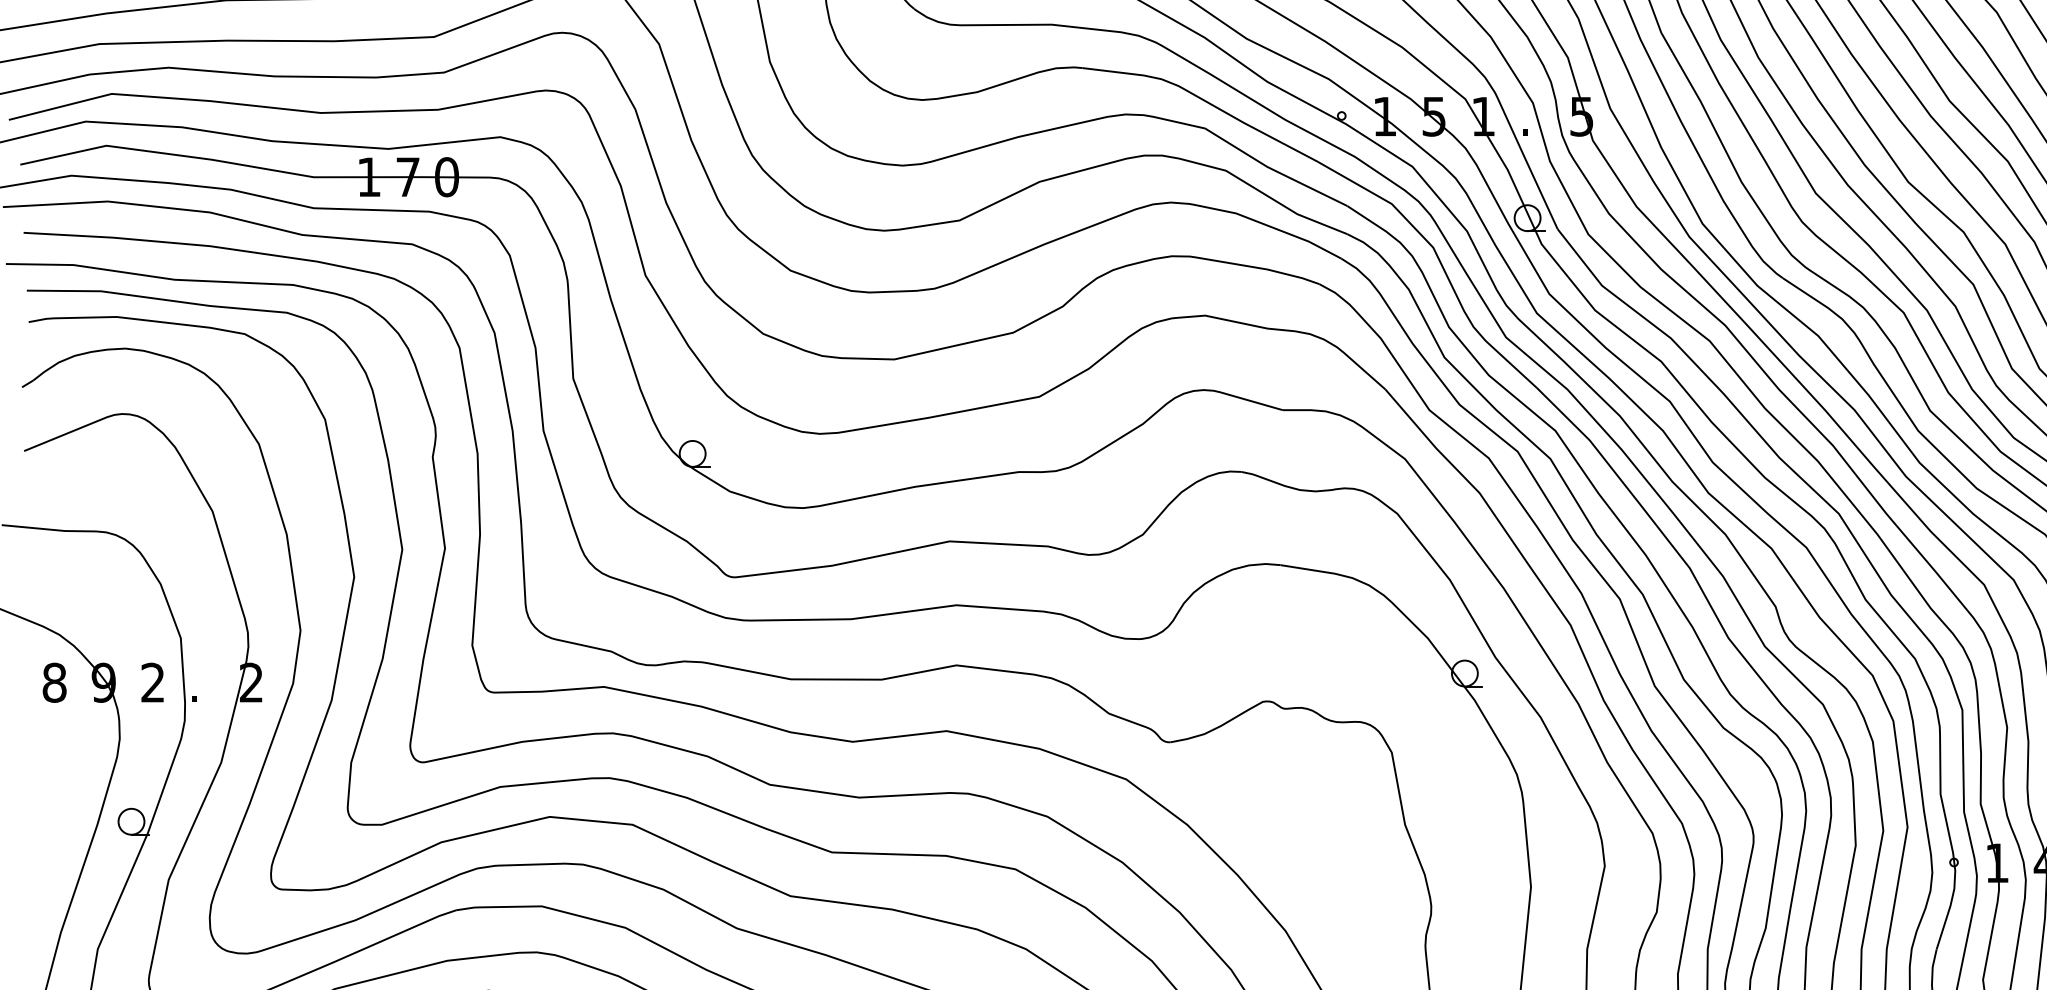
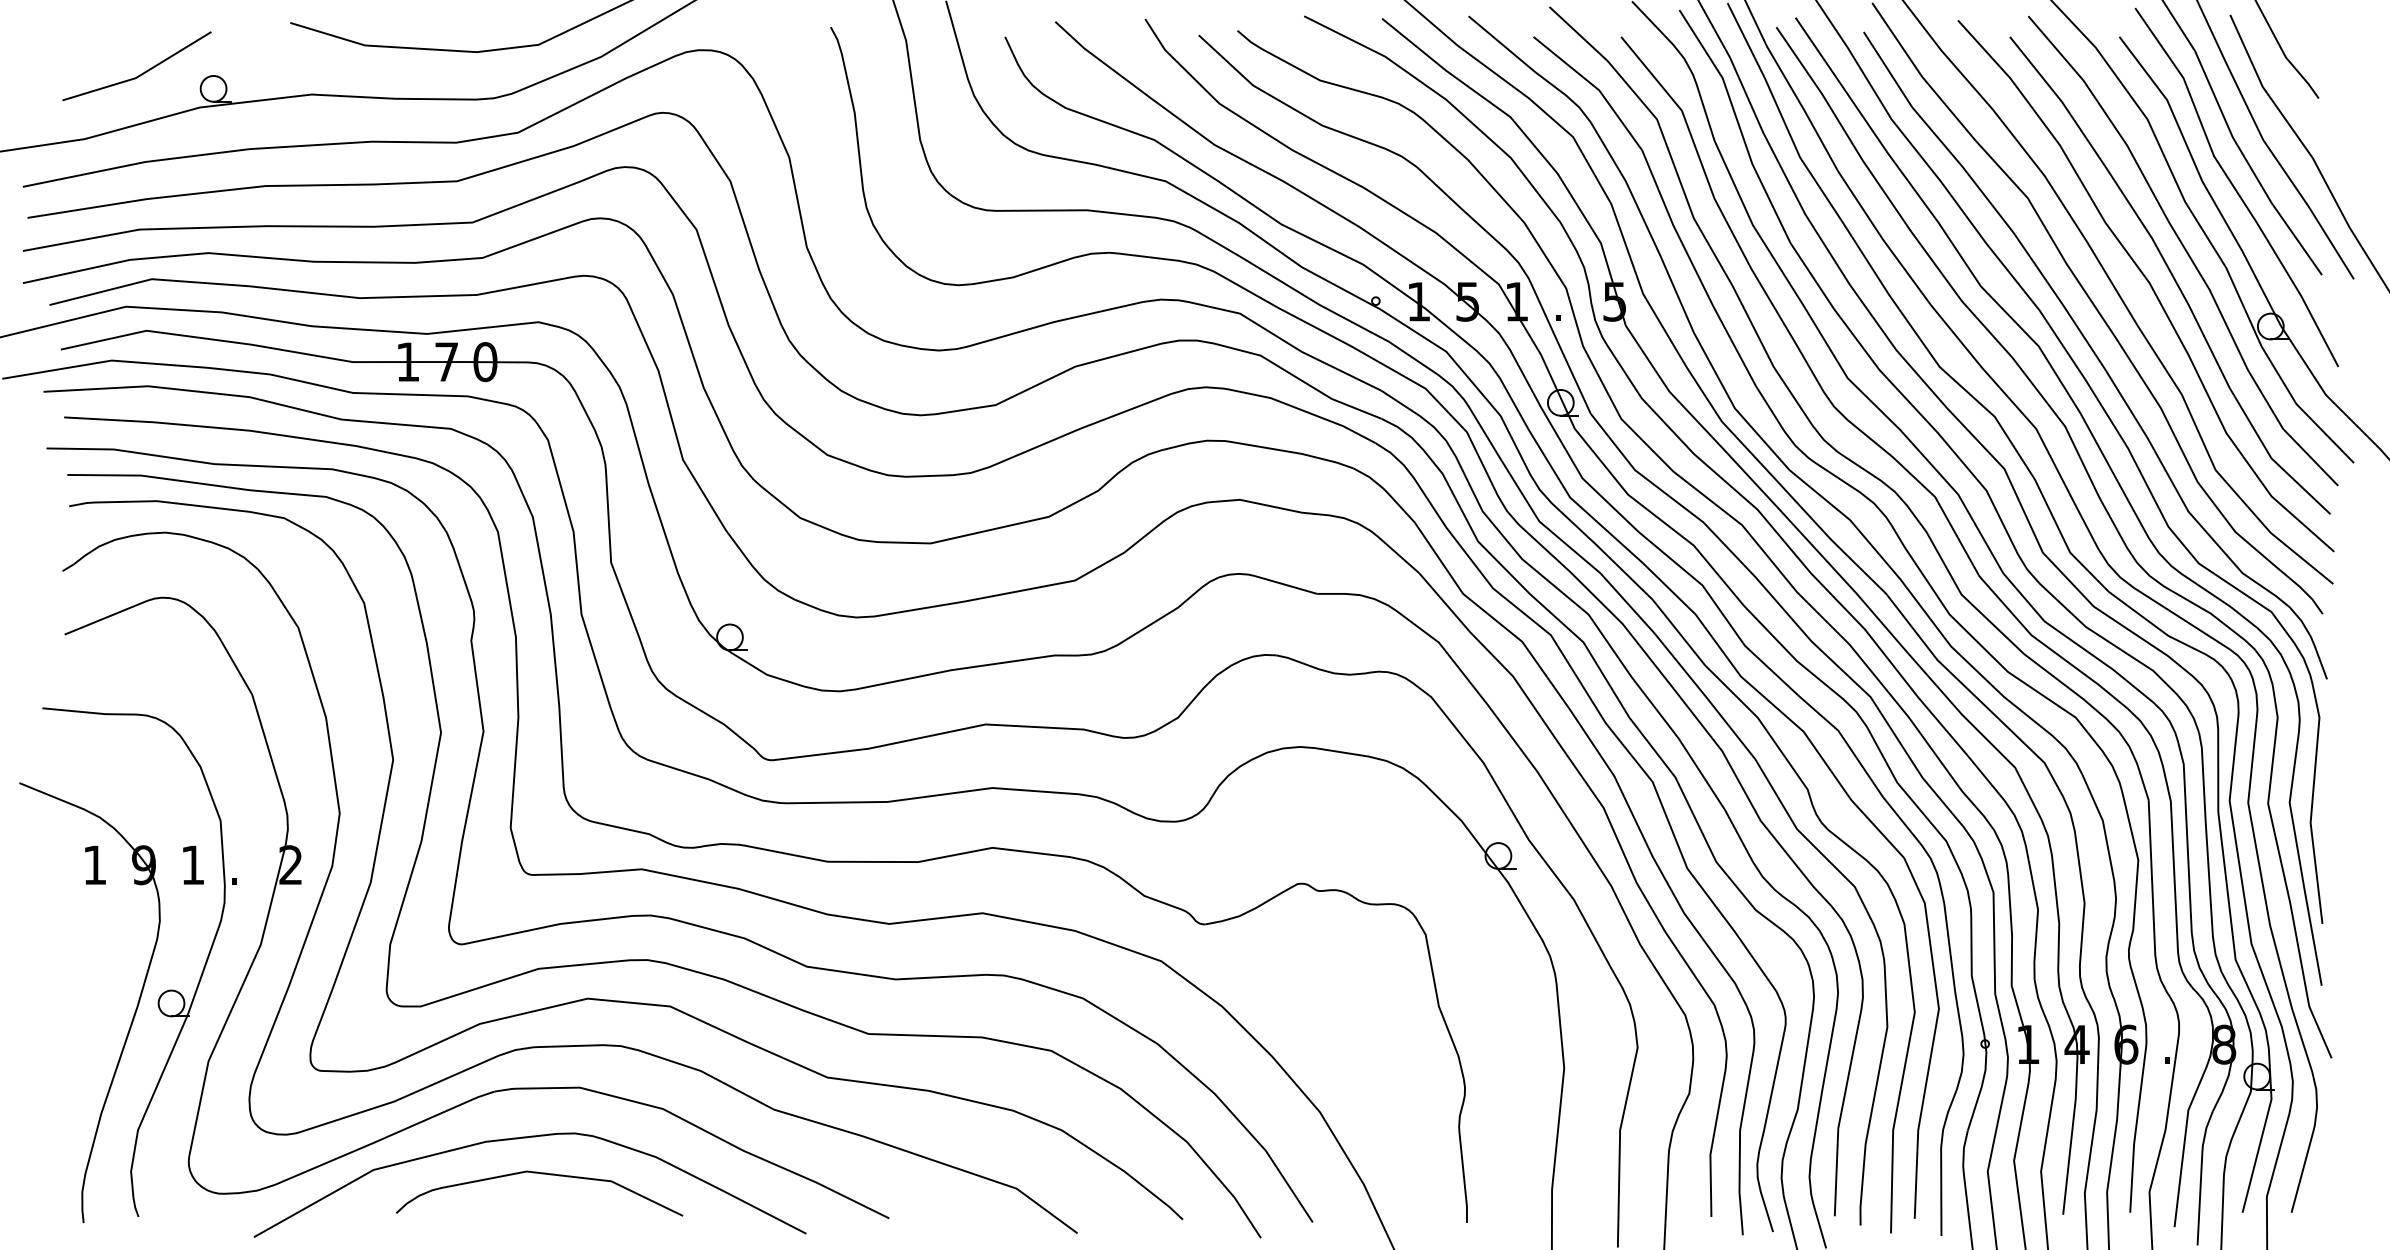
text: (152, 682) -> (192, 864), 2 -> 1
text: (54, 683) -> (94, 865), 8 -> 1

